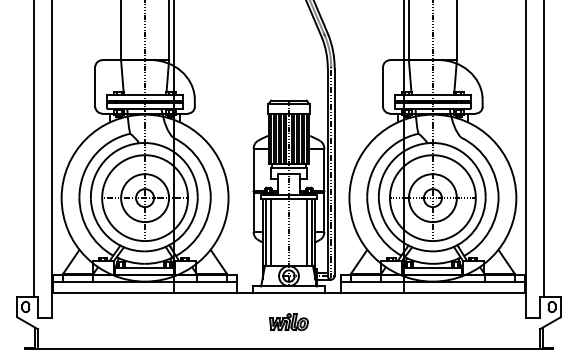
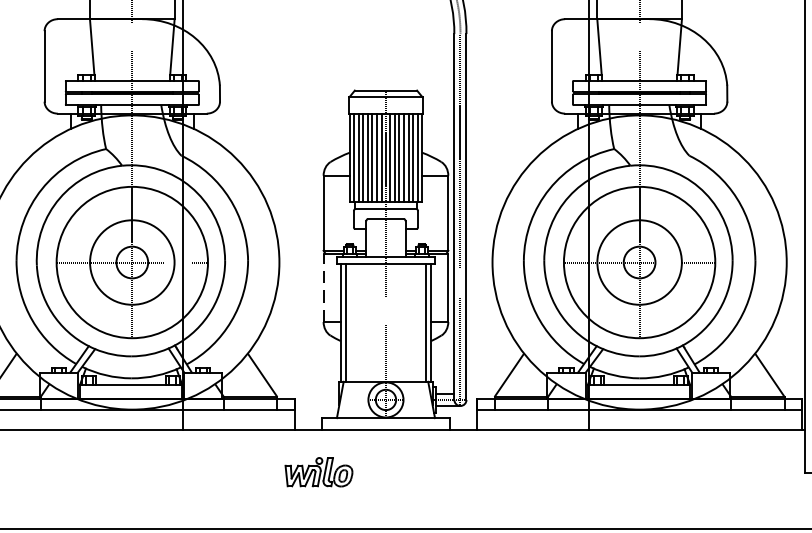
line: (253, 211) -> (323, 286), solid -> dashed
line: (270, 232) -> (353, 323), removed
line: (307, 232) -> (418, 323), removed
part: (288, 322) -> (318, 472), moved

